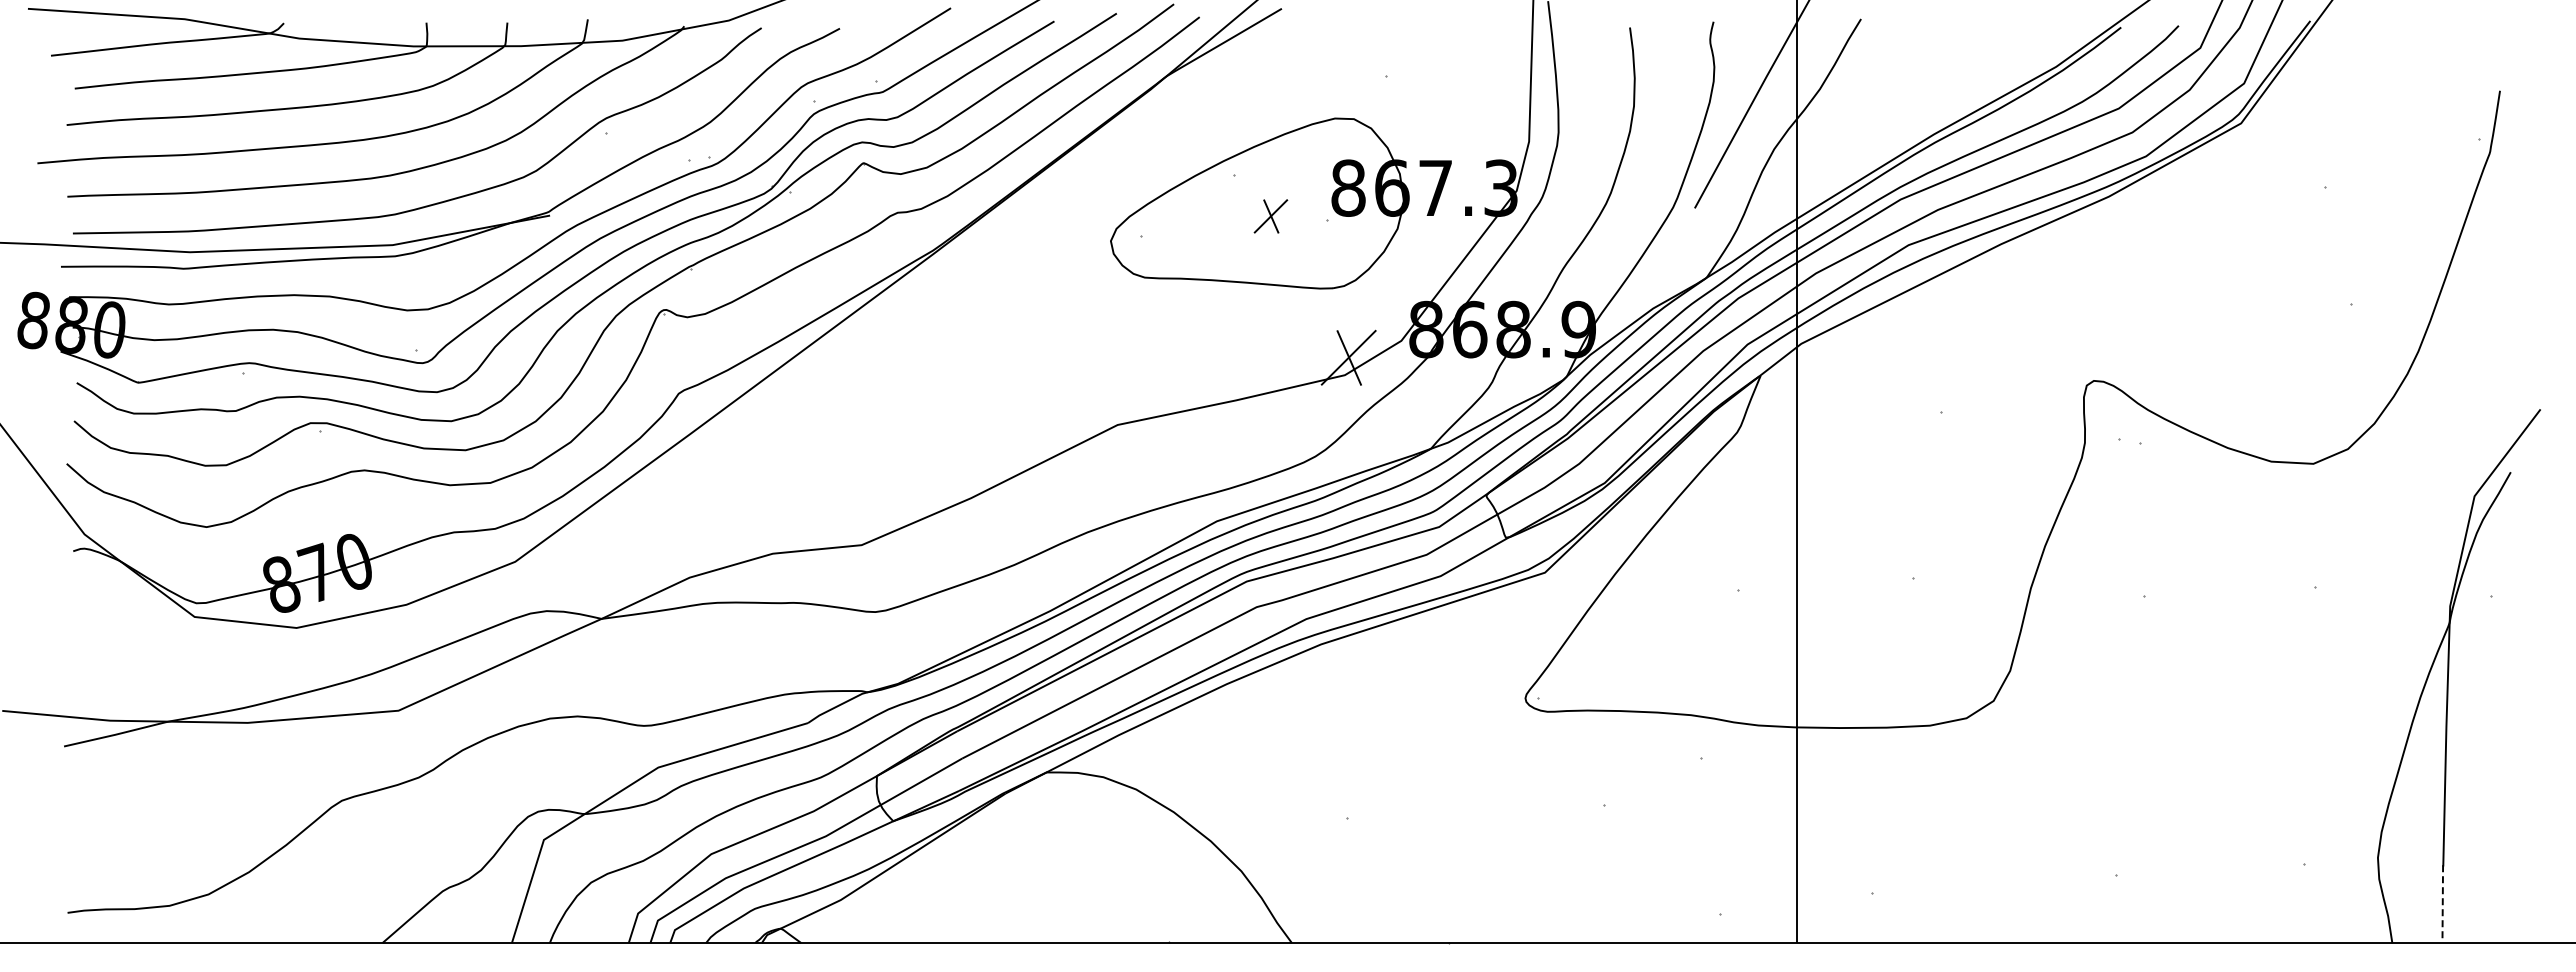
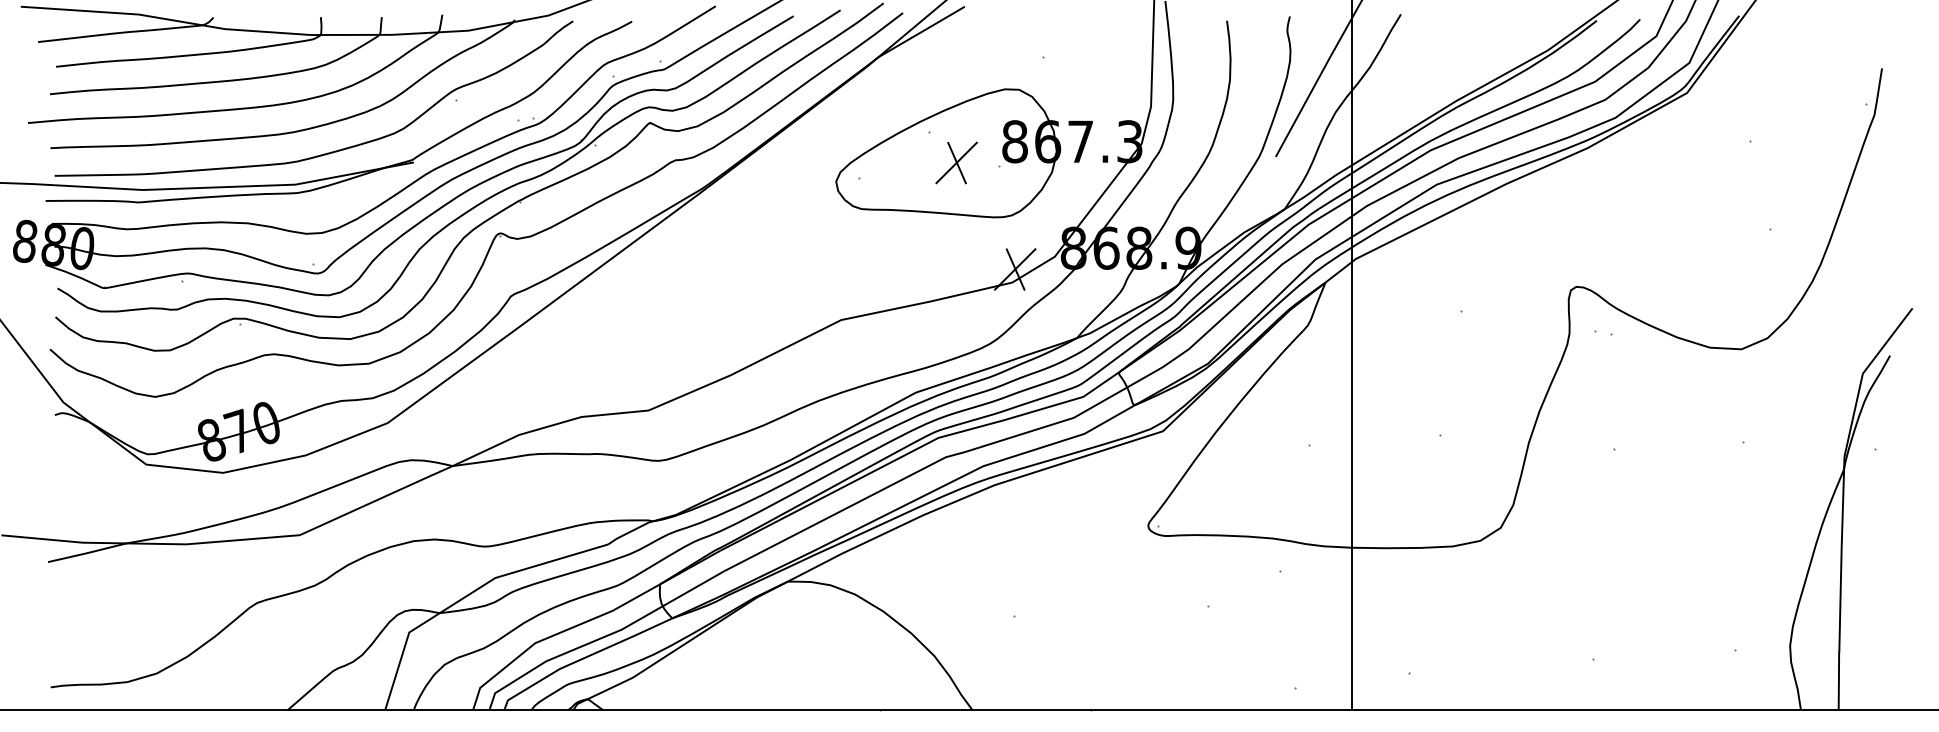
part: (1270, 216) -> (956, 163), size x1.67
line: (2442, 903) -> (1838, 680), dashed -> solid

